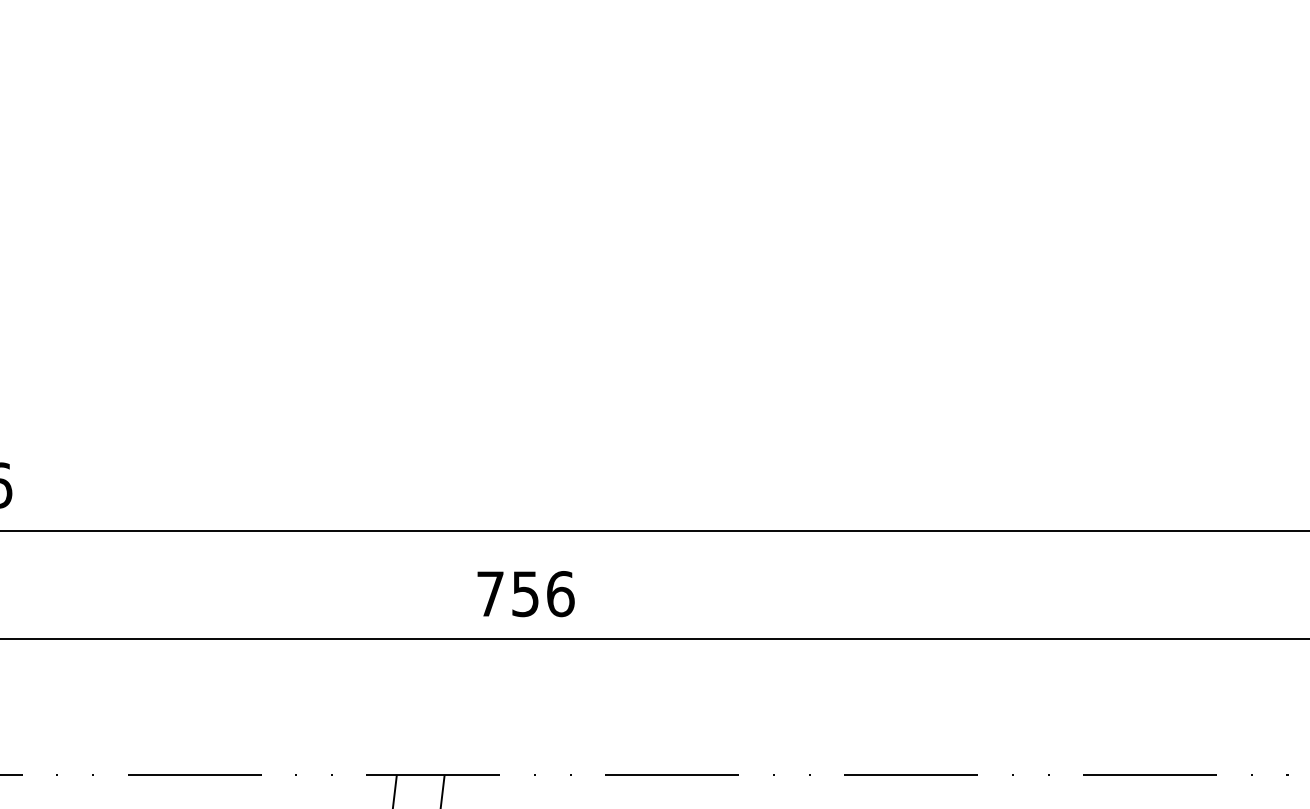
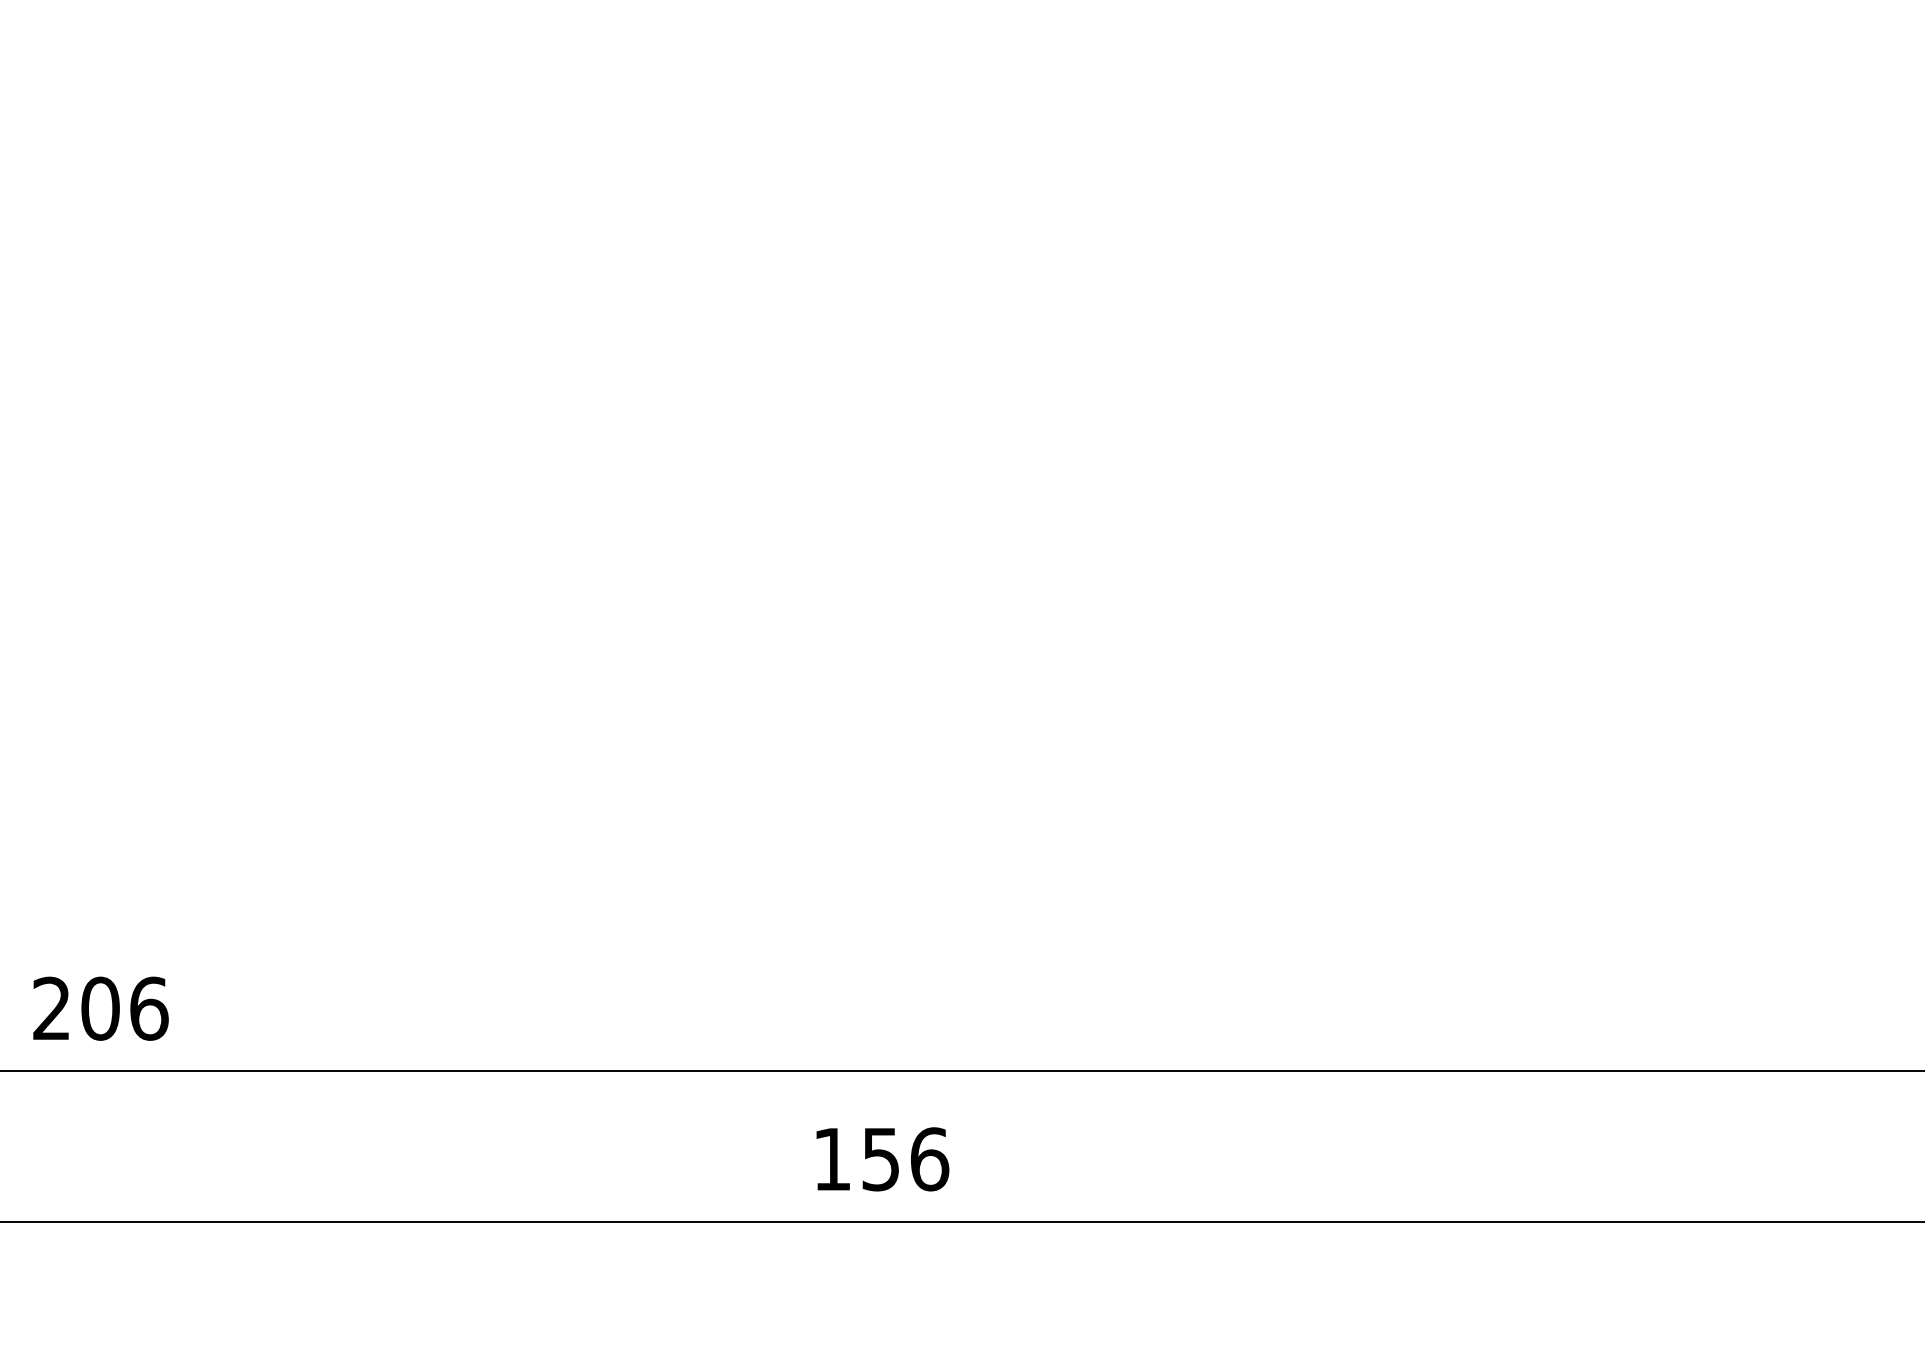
text: (490, 594) -> (832, 1159), 756 -> 156

